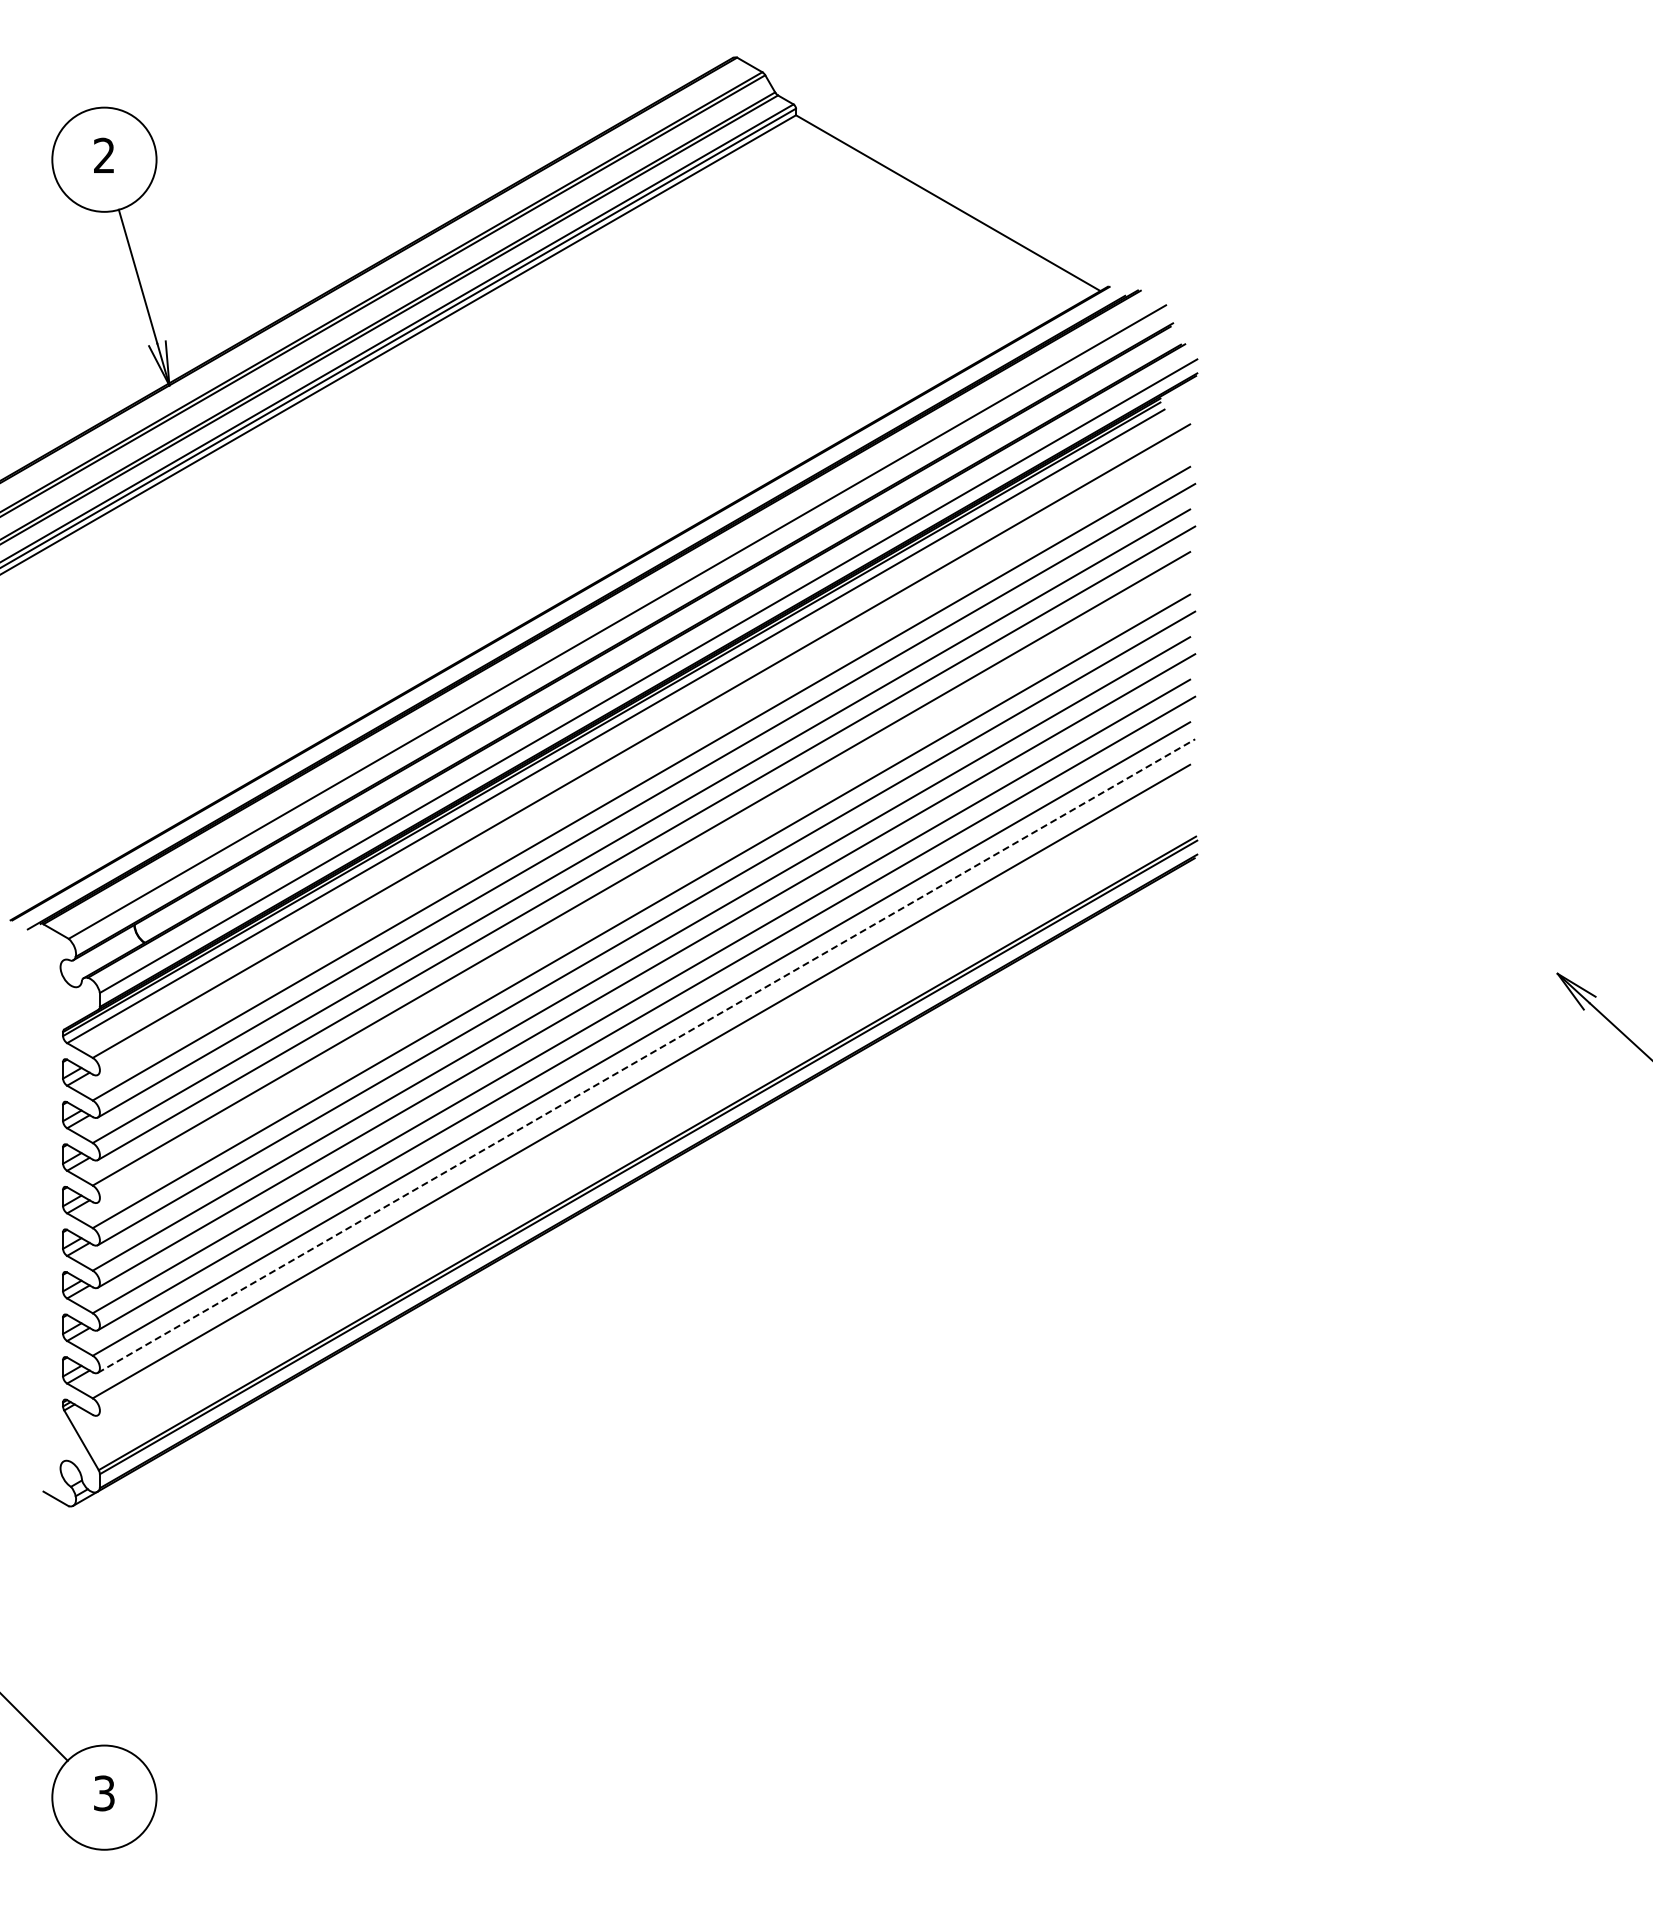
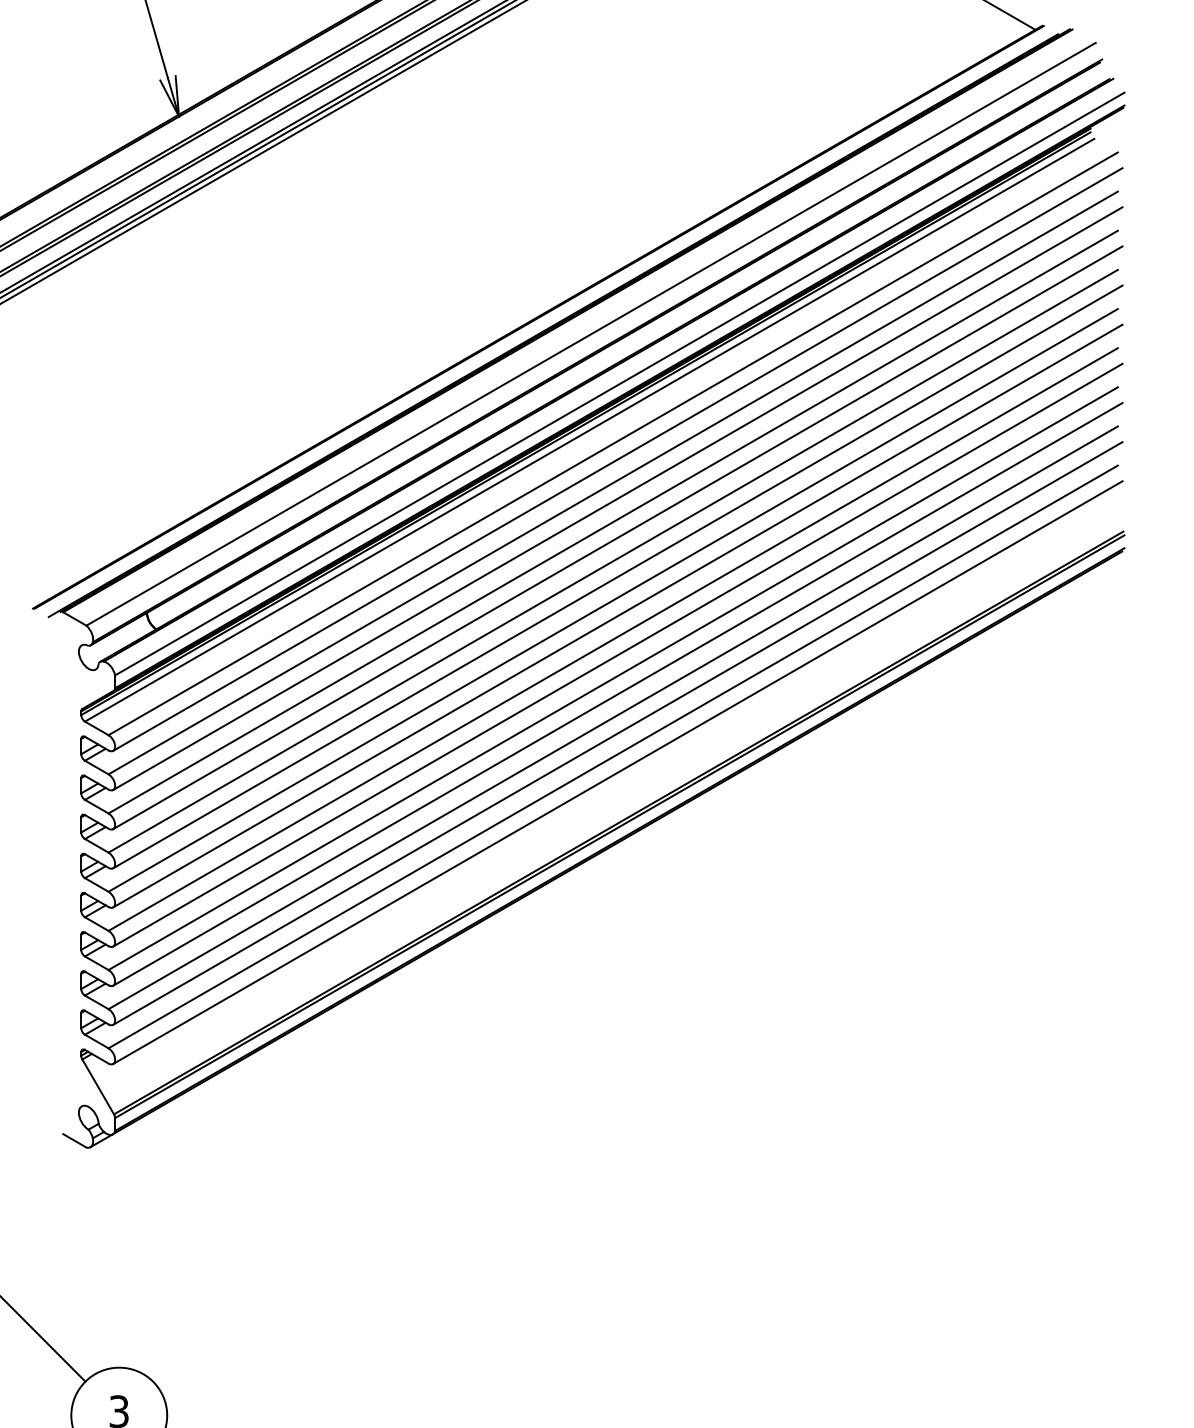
line: (646, 757) -> (617, 458), added
line: (646, 885) -> (617, 576), added
line: (646, 1056) -> (617, 733), dashed -> solid
line: (646, 1098) -> (617, 772), added

